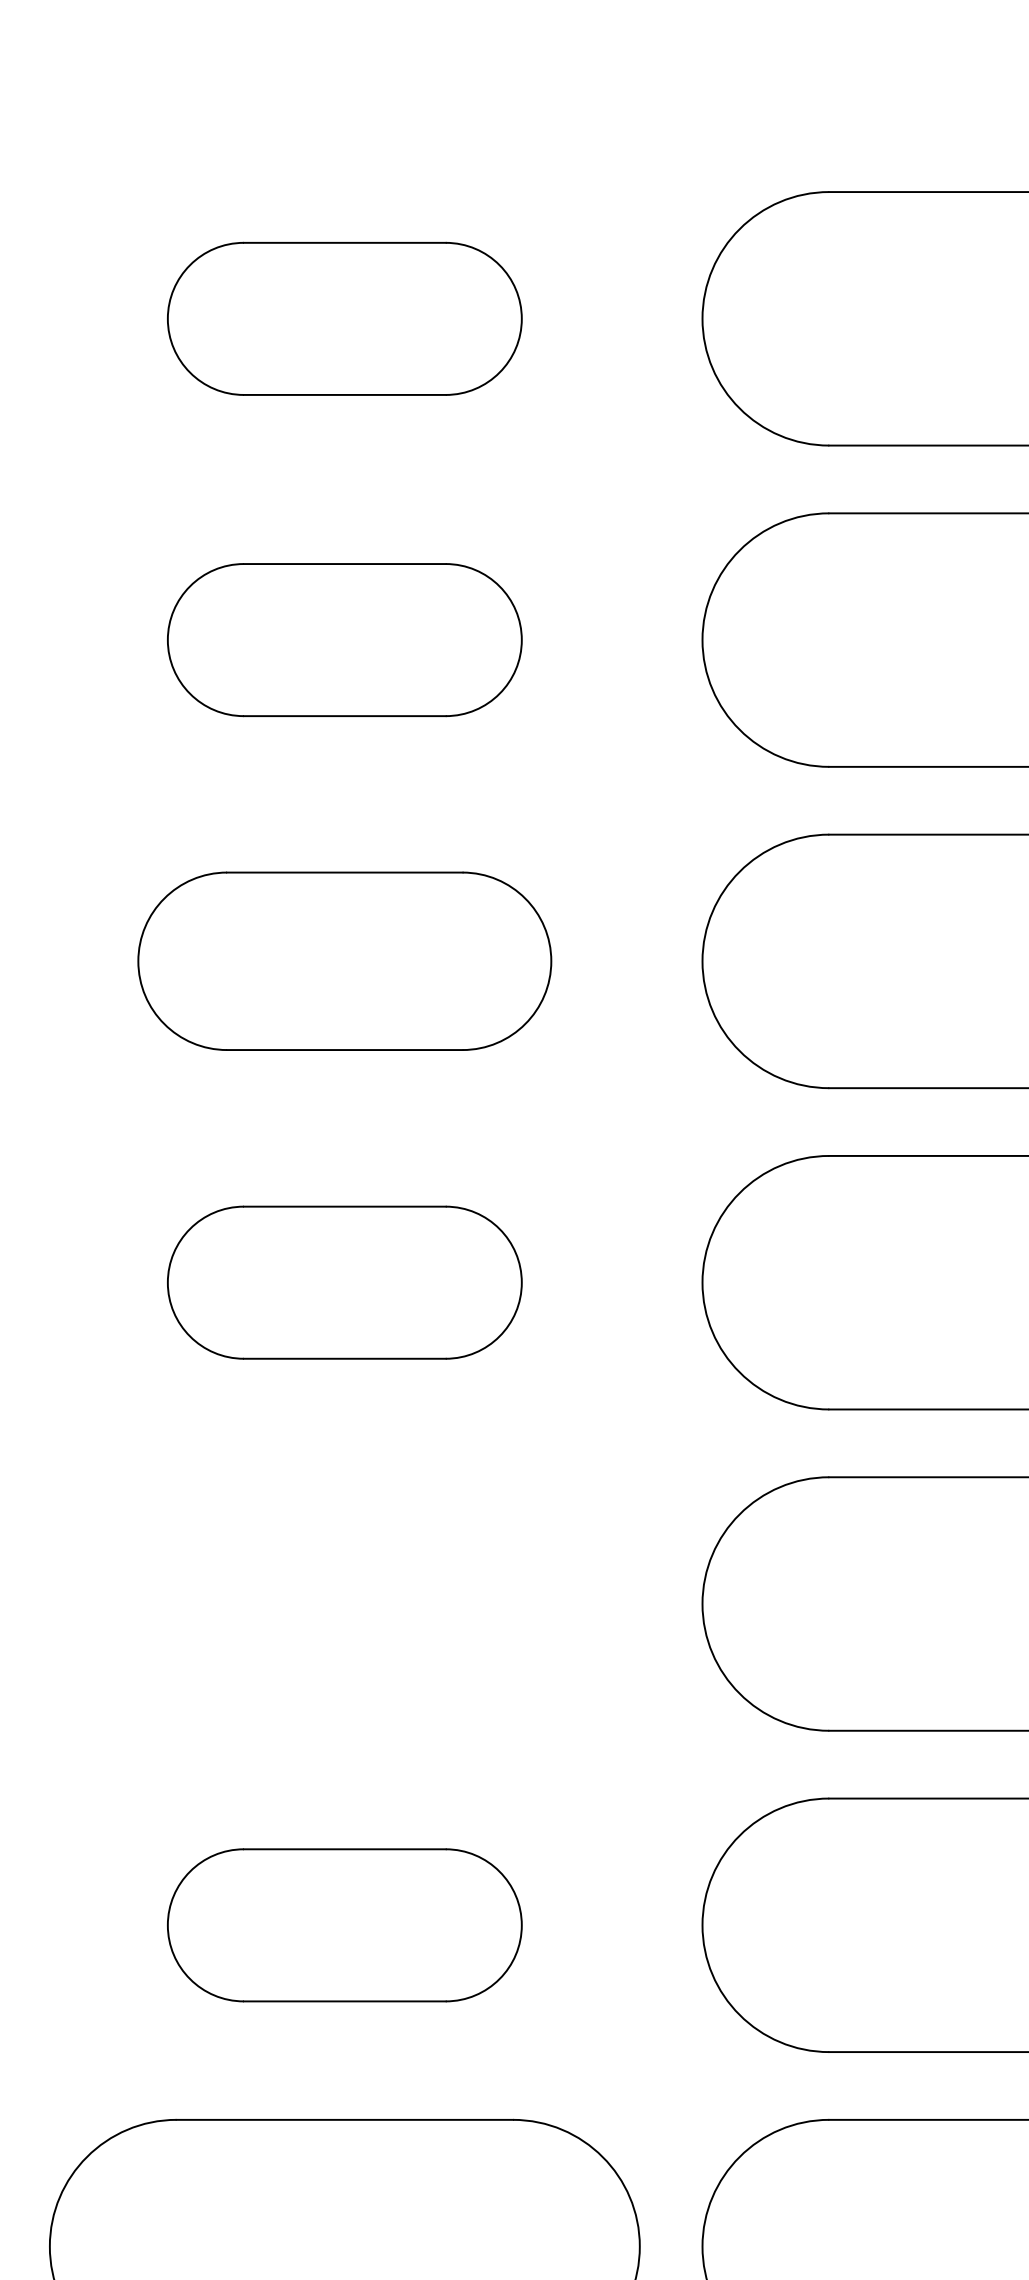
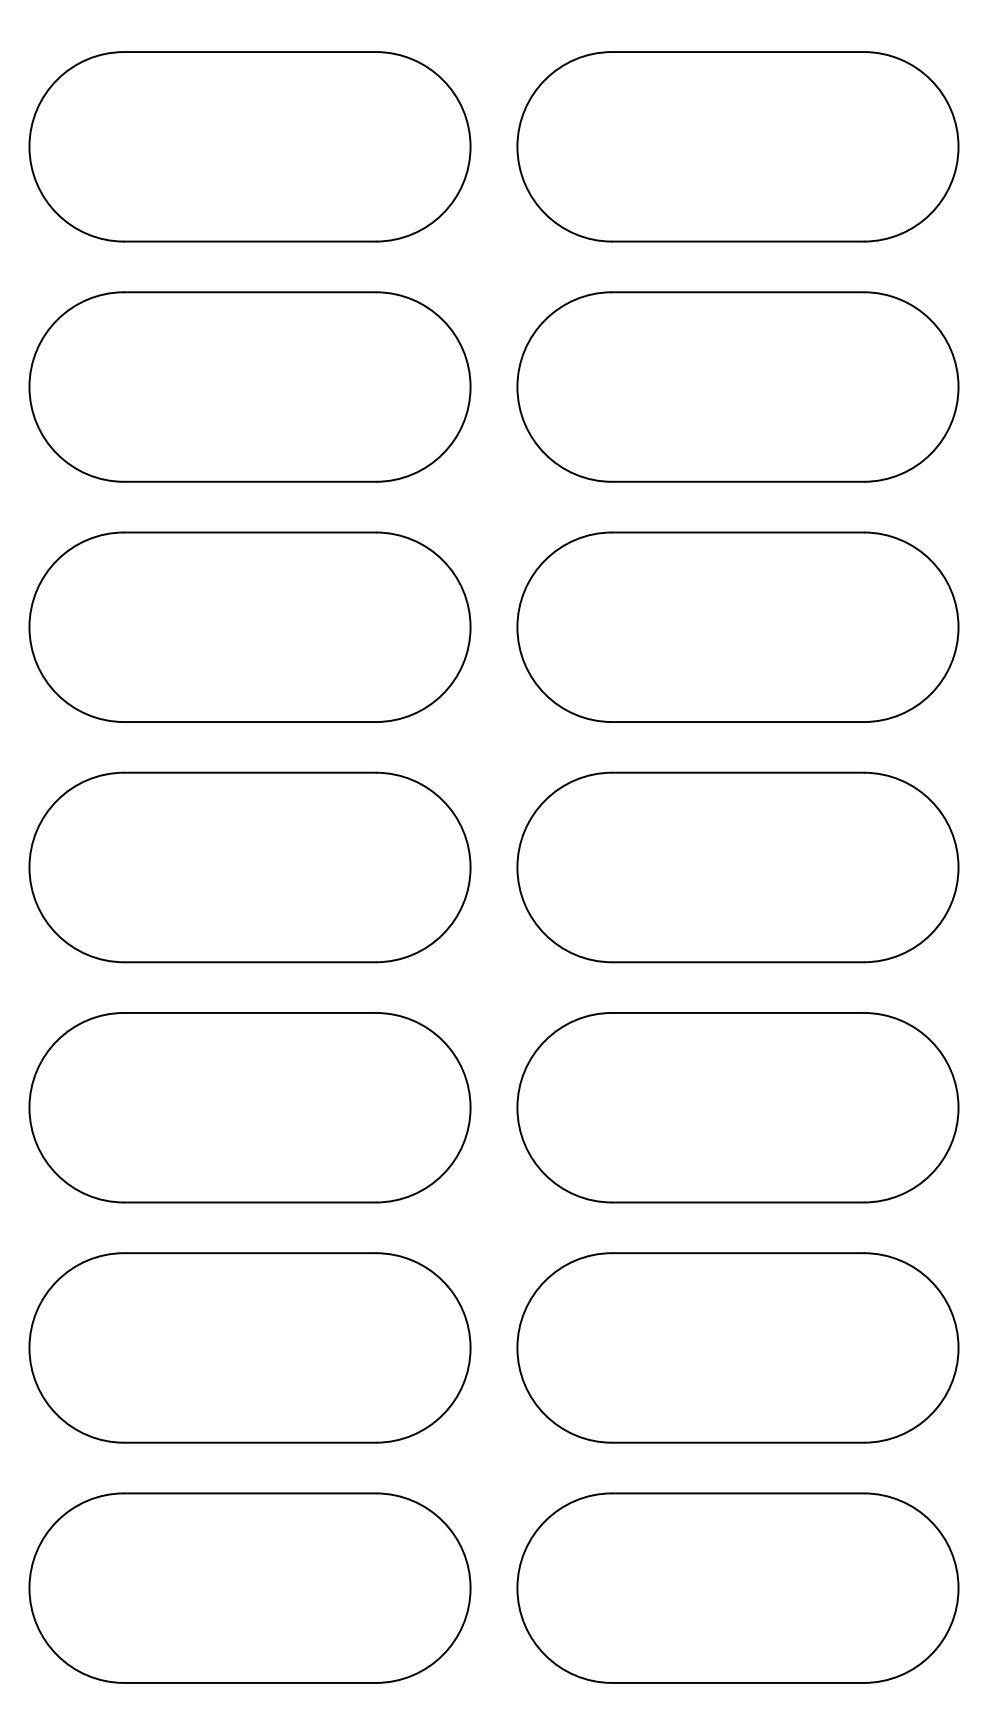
part: (344, 318) -> (249, 146), size x1.67
part: (344, 639) -> (249, 386), size x1.67
part: (344, 960) -> (249, 626), size x1.43
part: (344, 1282) -> (249, 867), size x1.67
part: (344, 1603) -> (249, 1107), added
part: (344, 1924) -> (249, 1347), size x1.67

